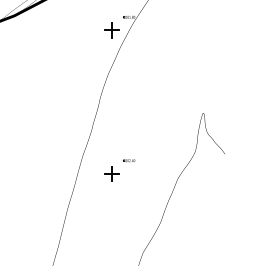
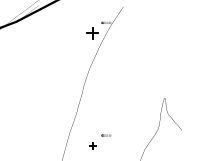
part: (111, 173) -> (92, 145), size x0.6

